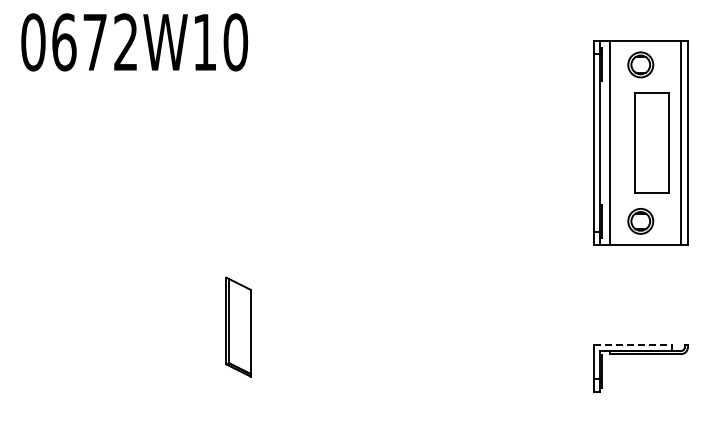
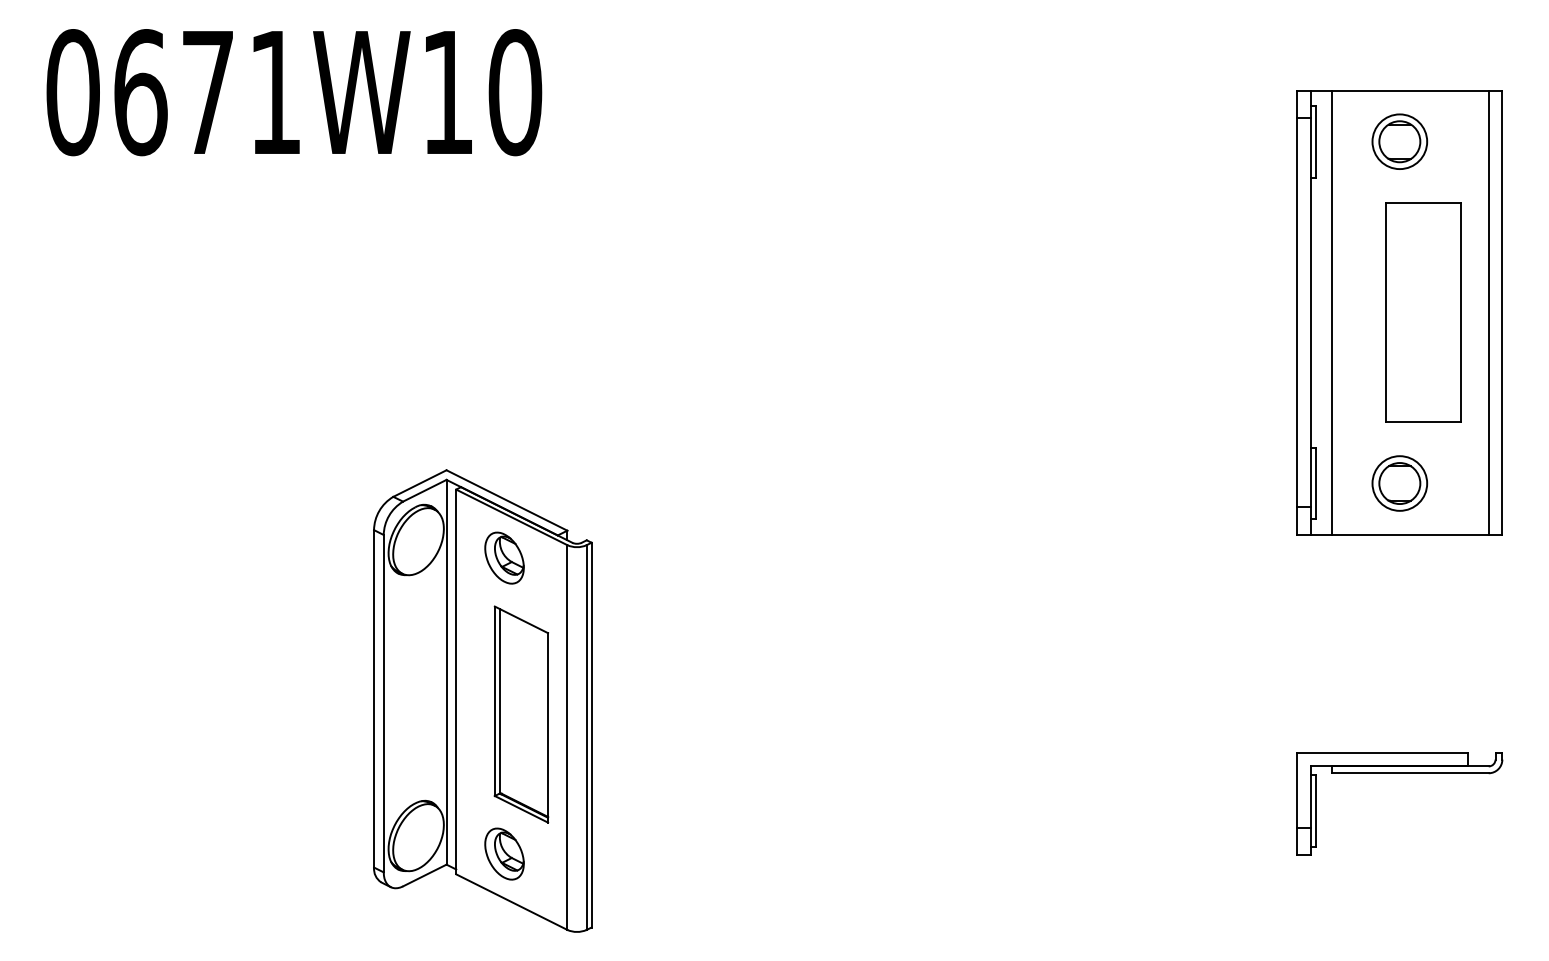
text: (125, 41) -> (274, 90), 0672W10 -> 0671W10
part: (220, 320) -> (481, 700), added
line: (633, 344) -> (1383, 752), dashed -> solid

